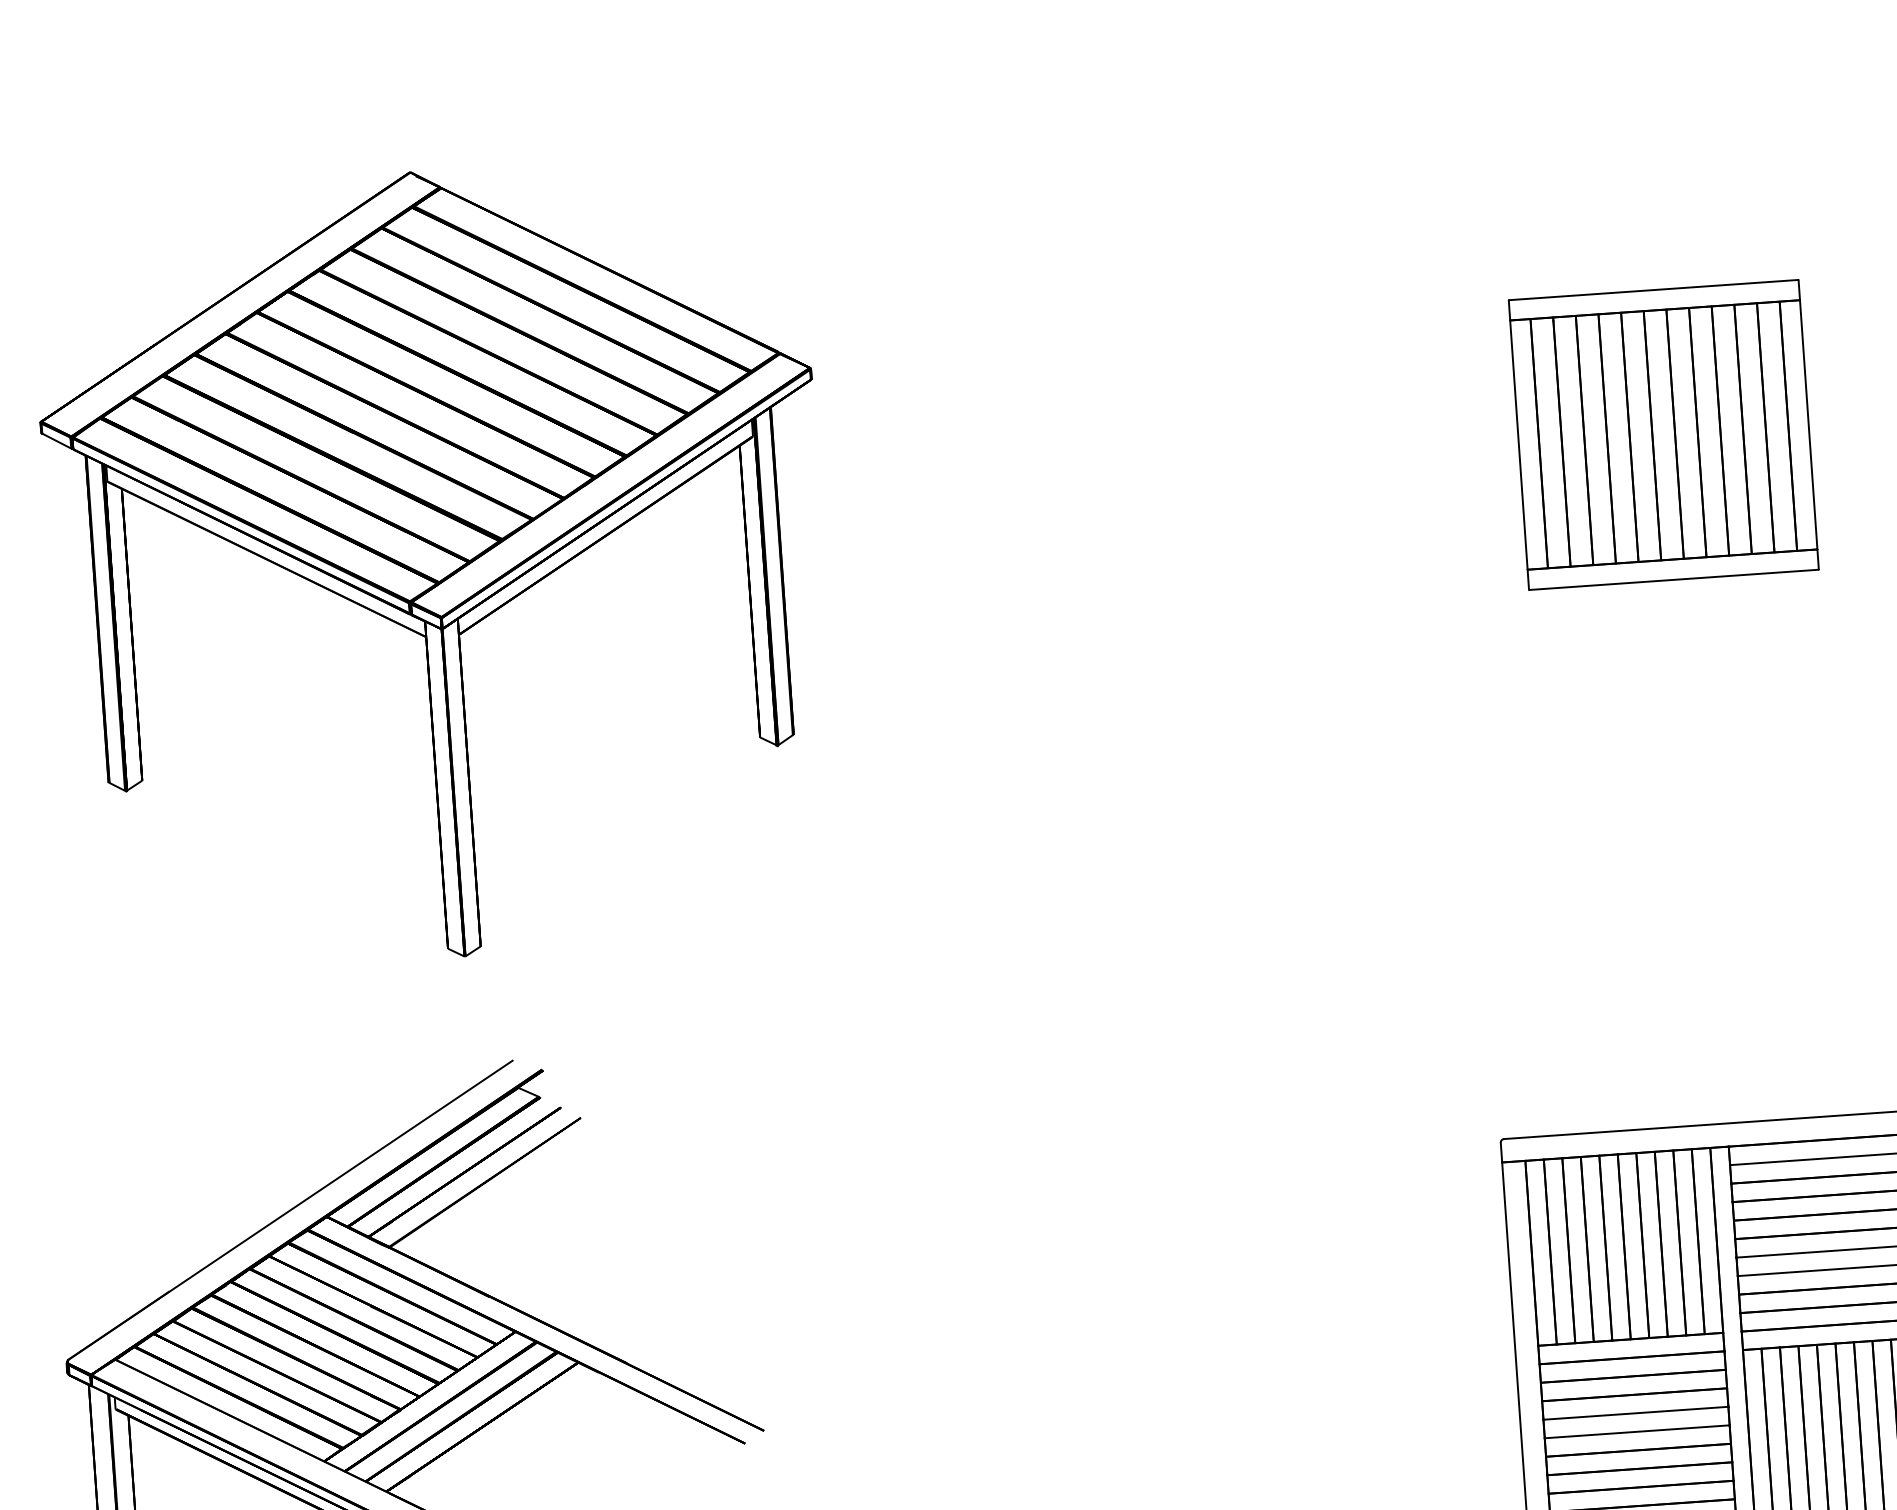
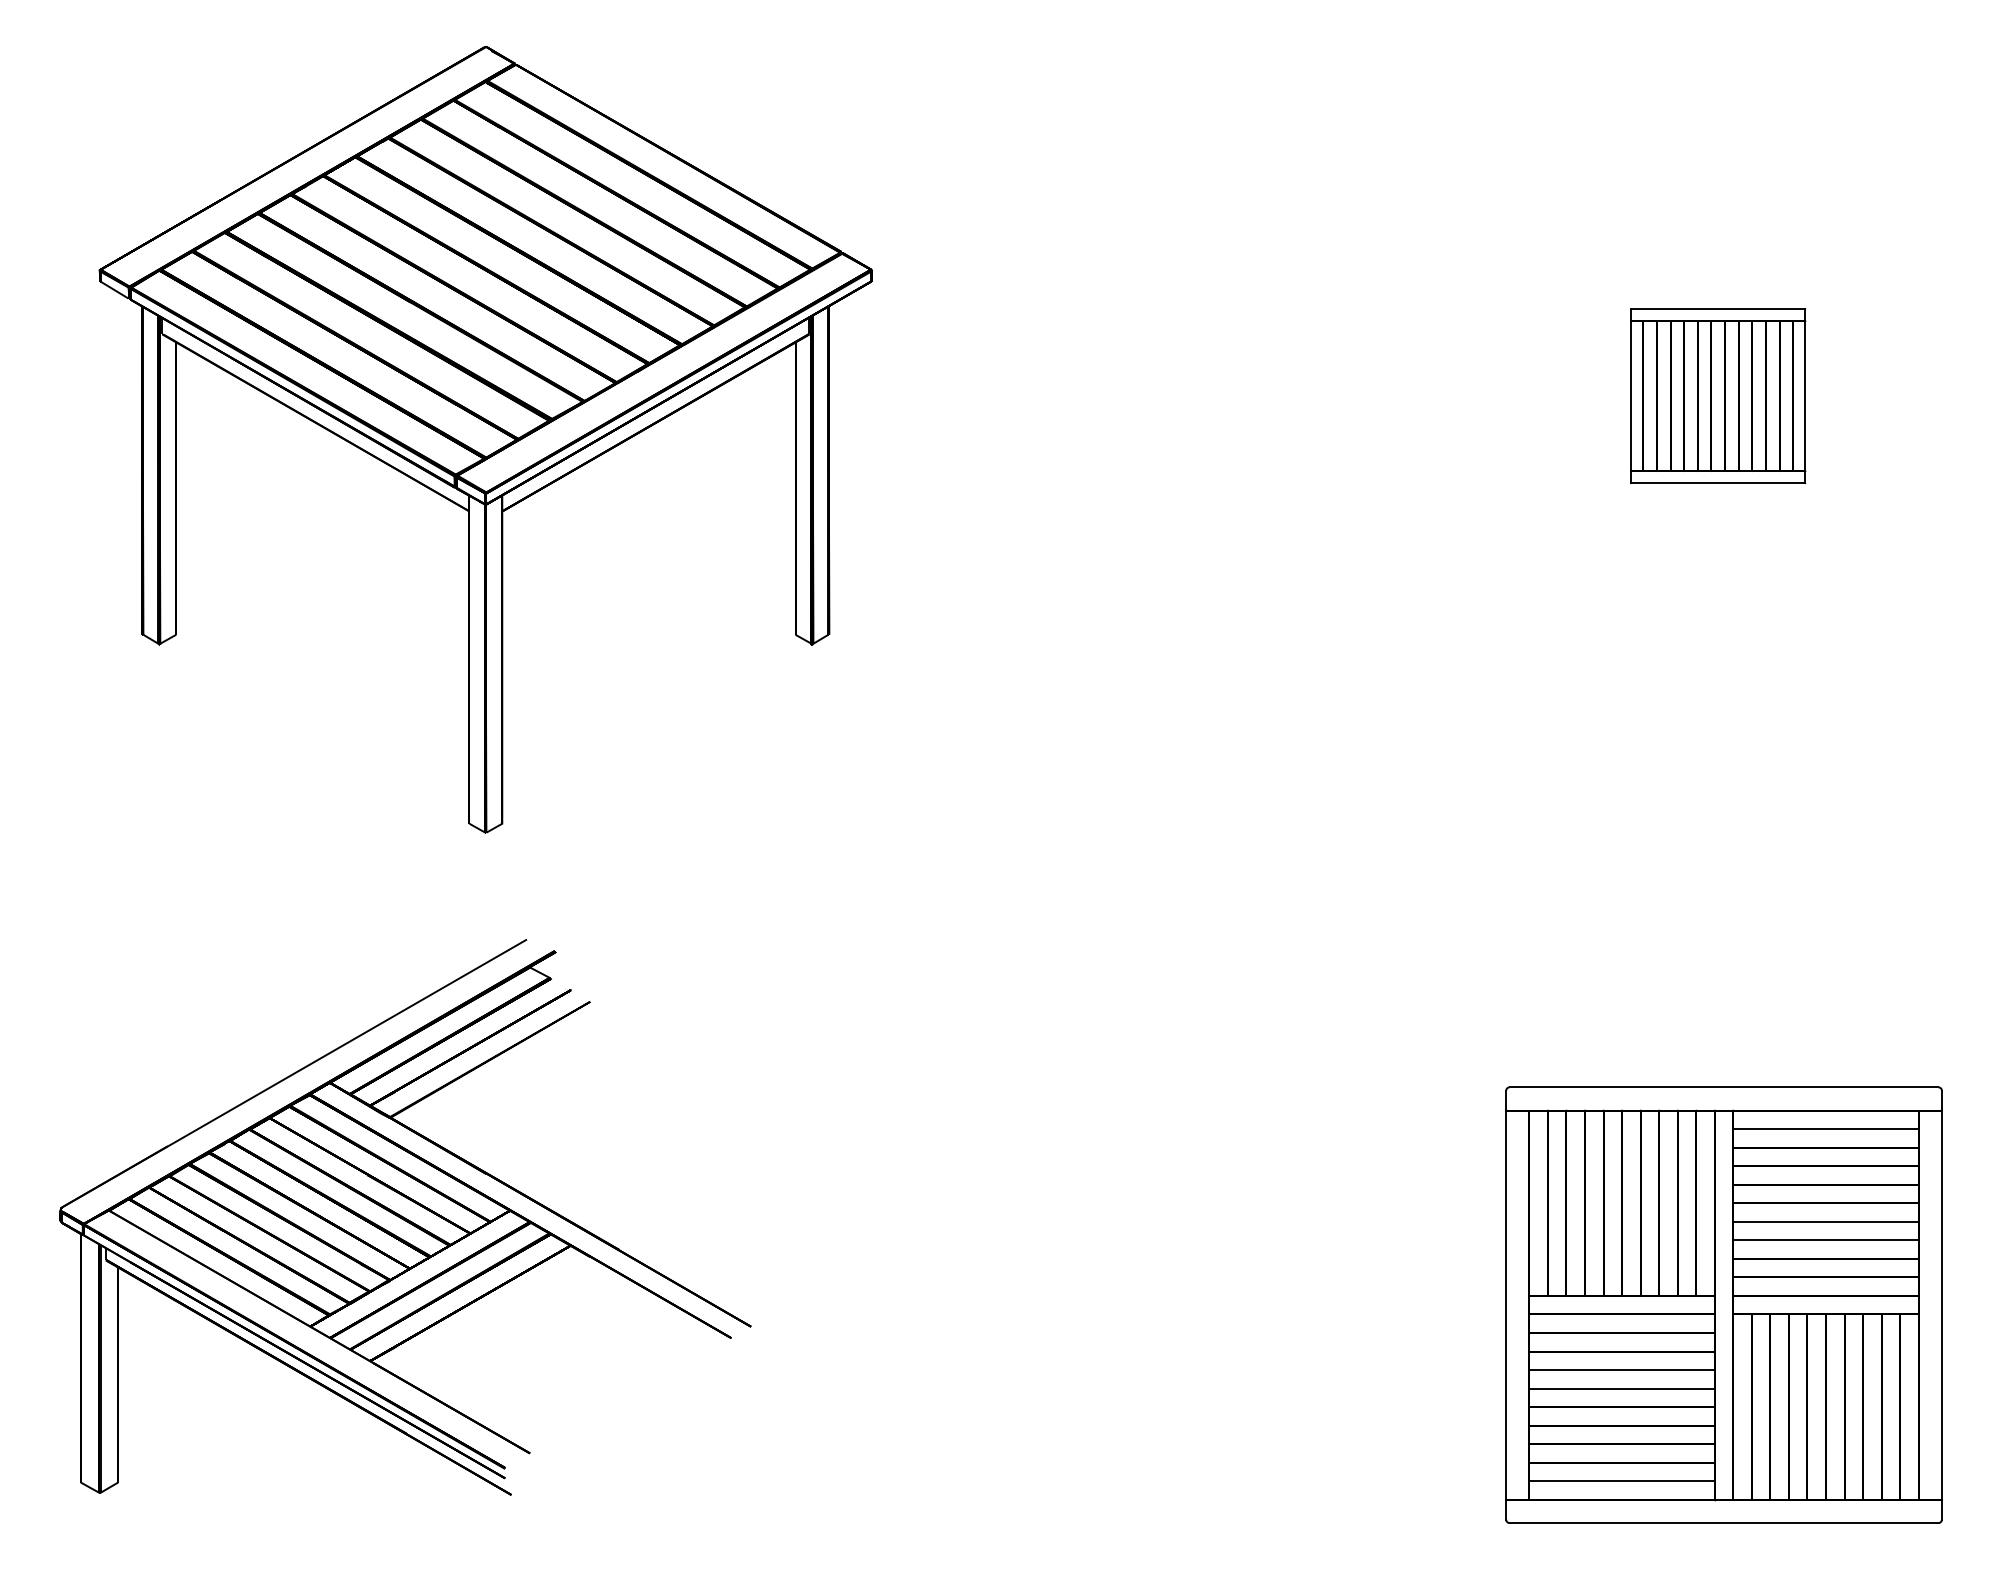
part: (1664, 435) -> (1718, 396), size x0.6

